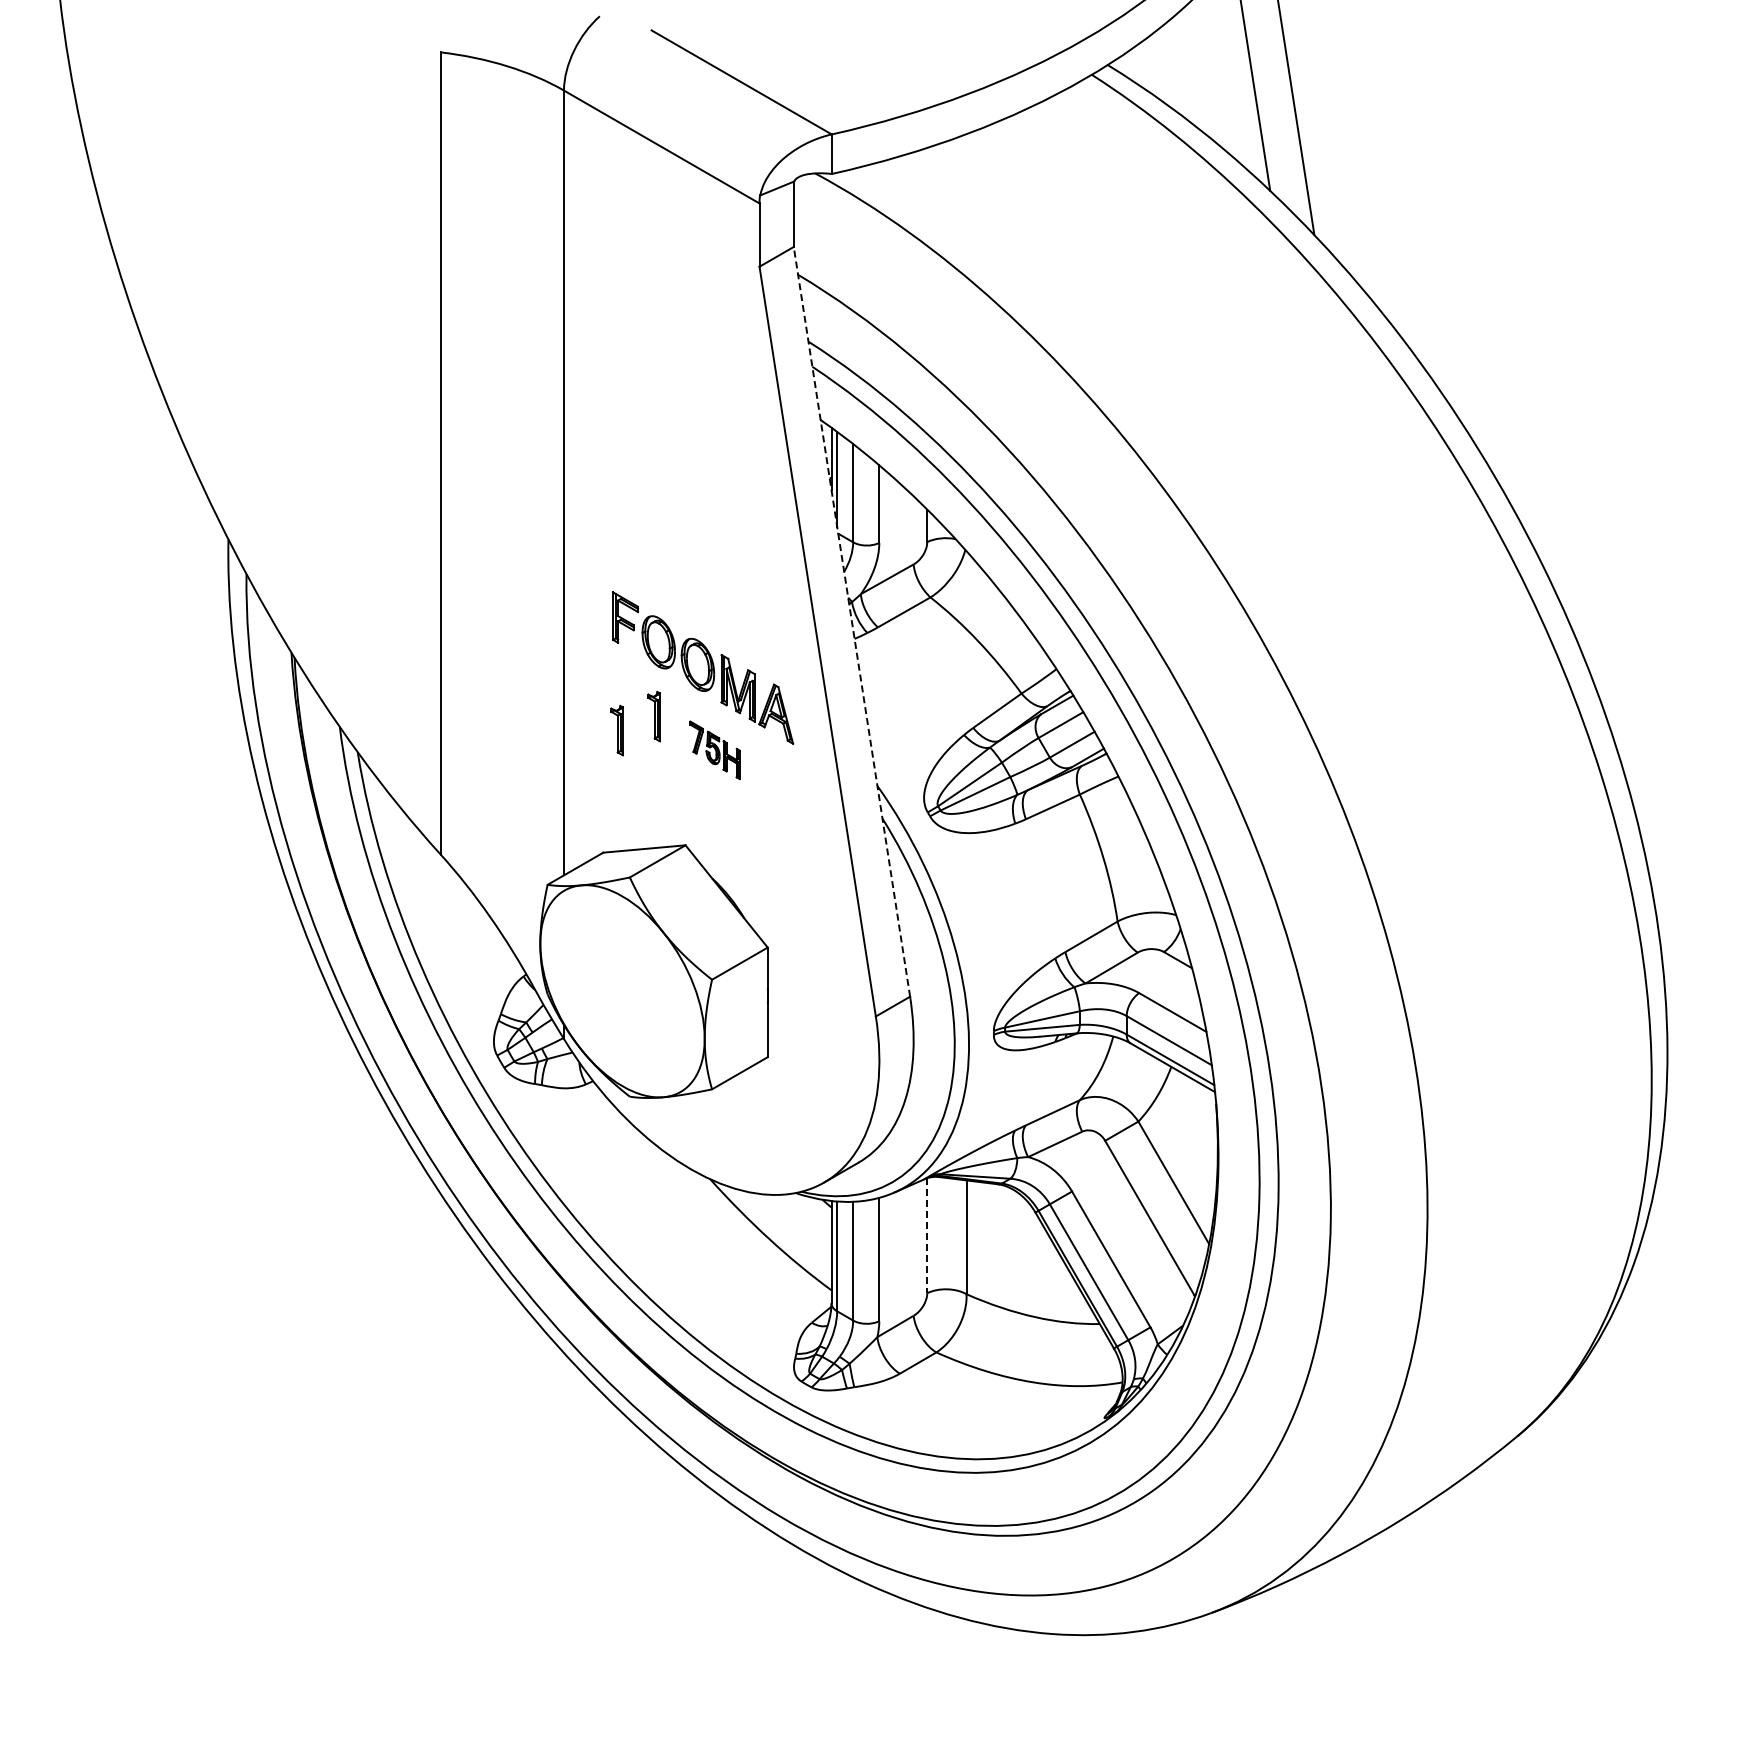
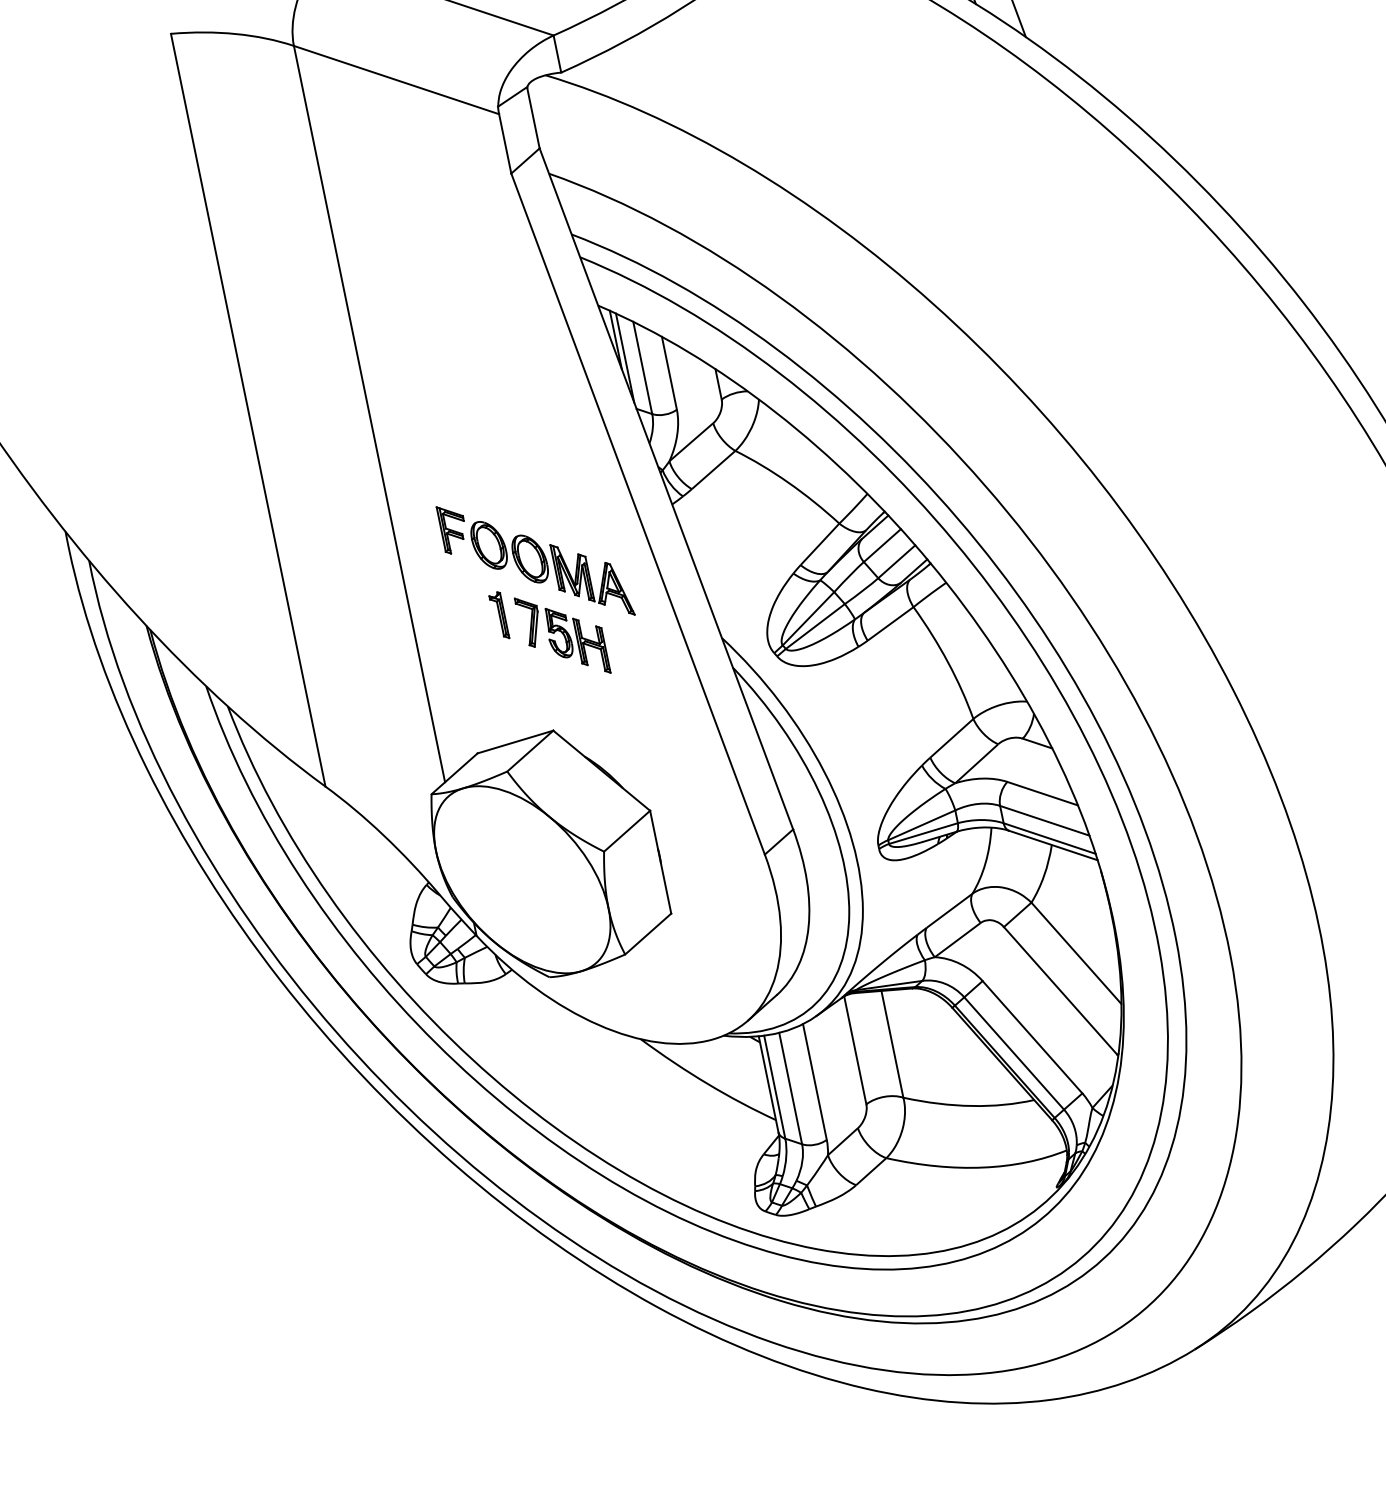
line: (851, 621) -> (665, 488), dashed -> solid
part: (616, 730) -> (466, 636), removed
part: (714, 750) -> (562, 636), size x1.67
line: (927, 1236) -> (855, 1051), dashed -> solid

